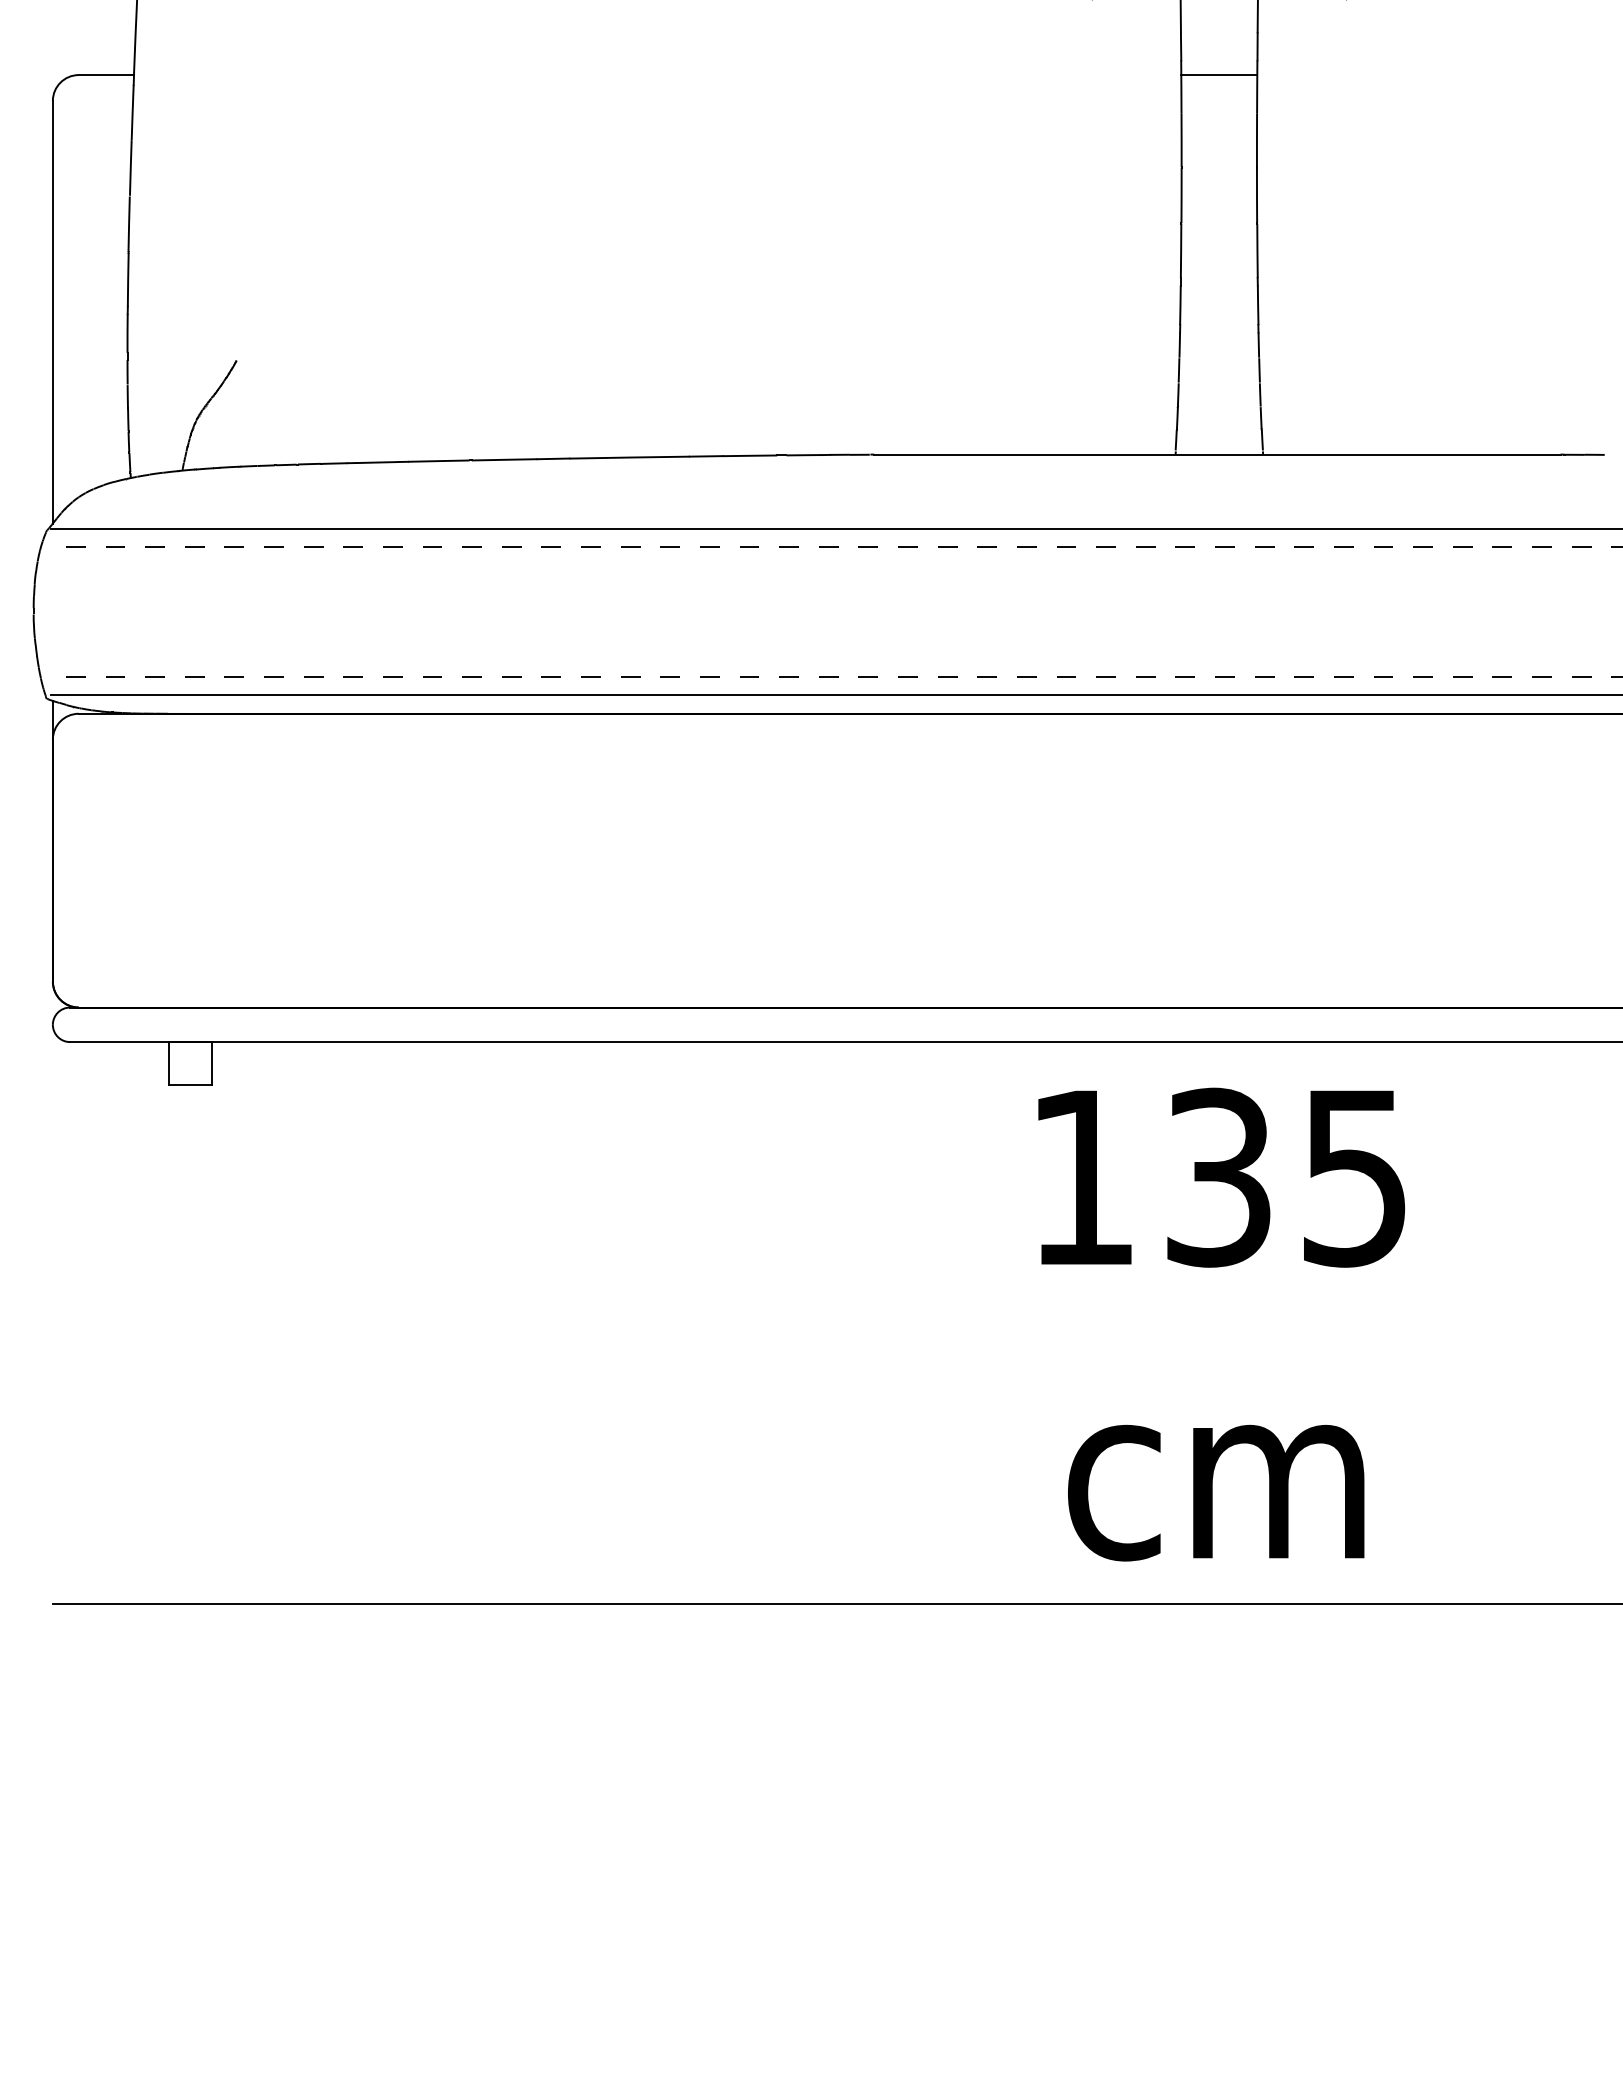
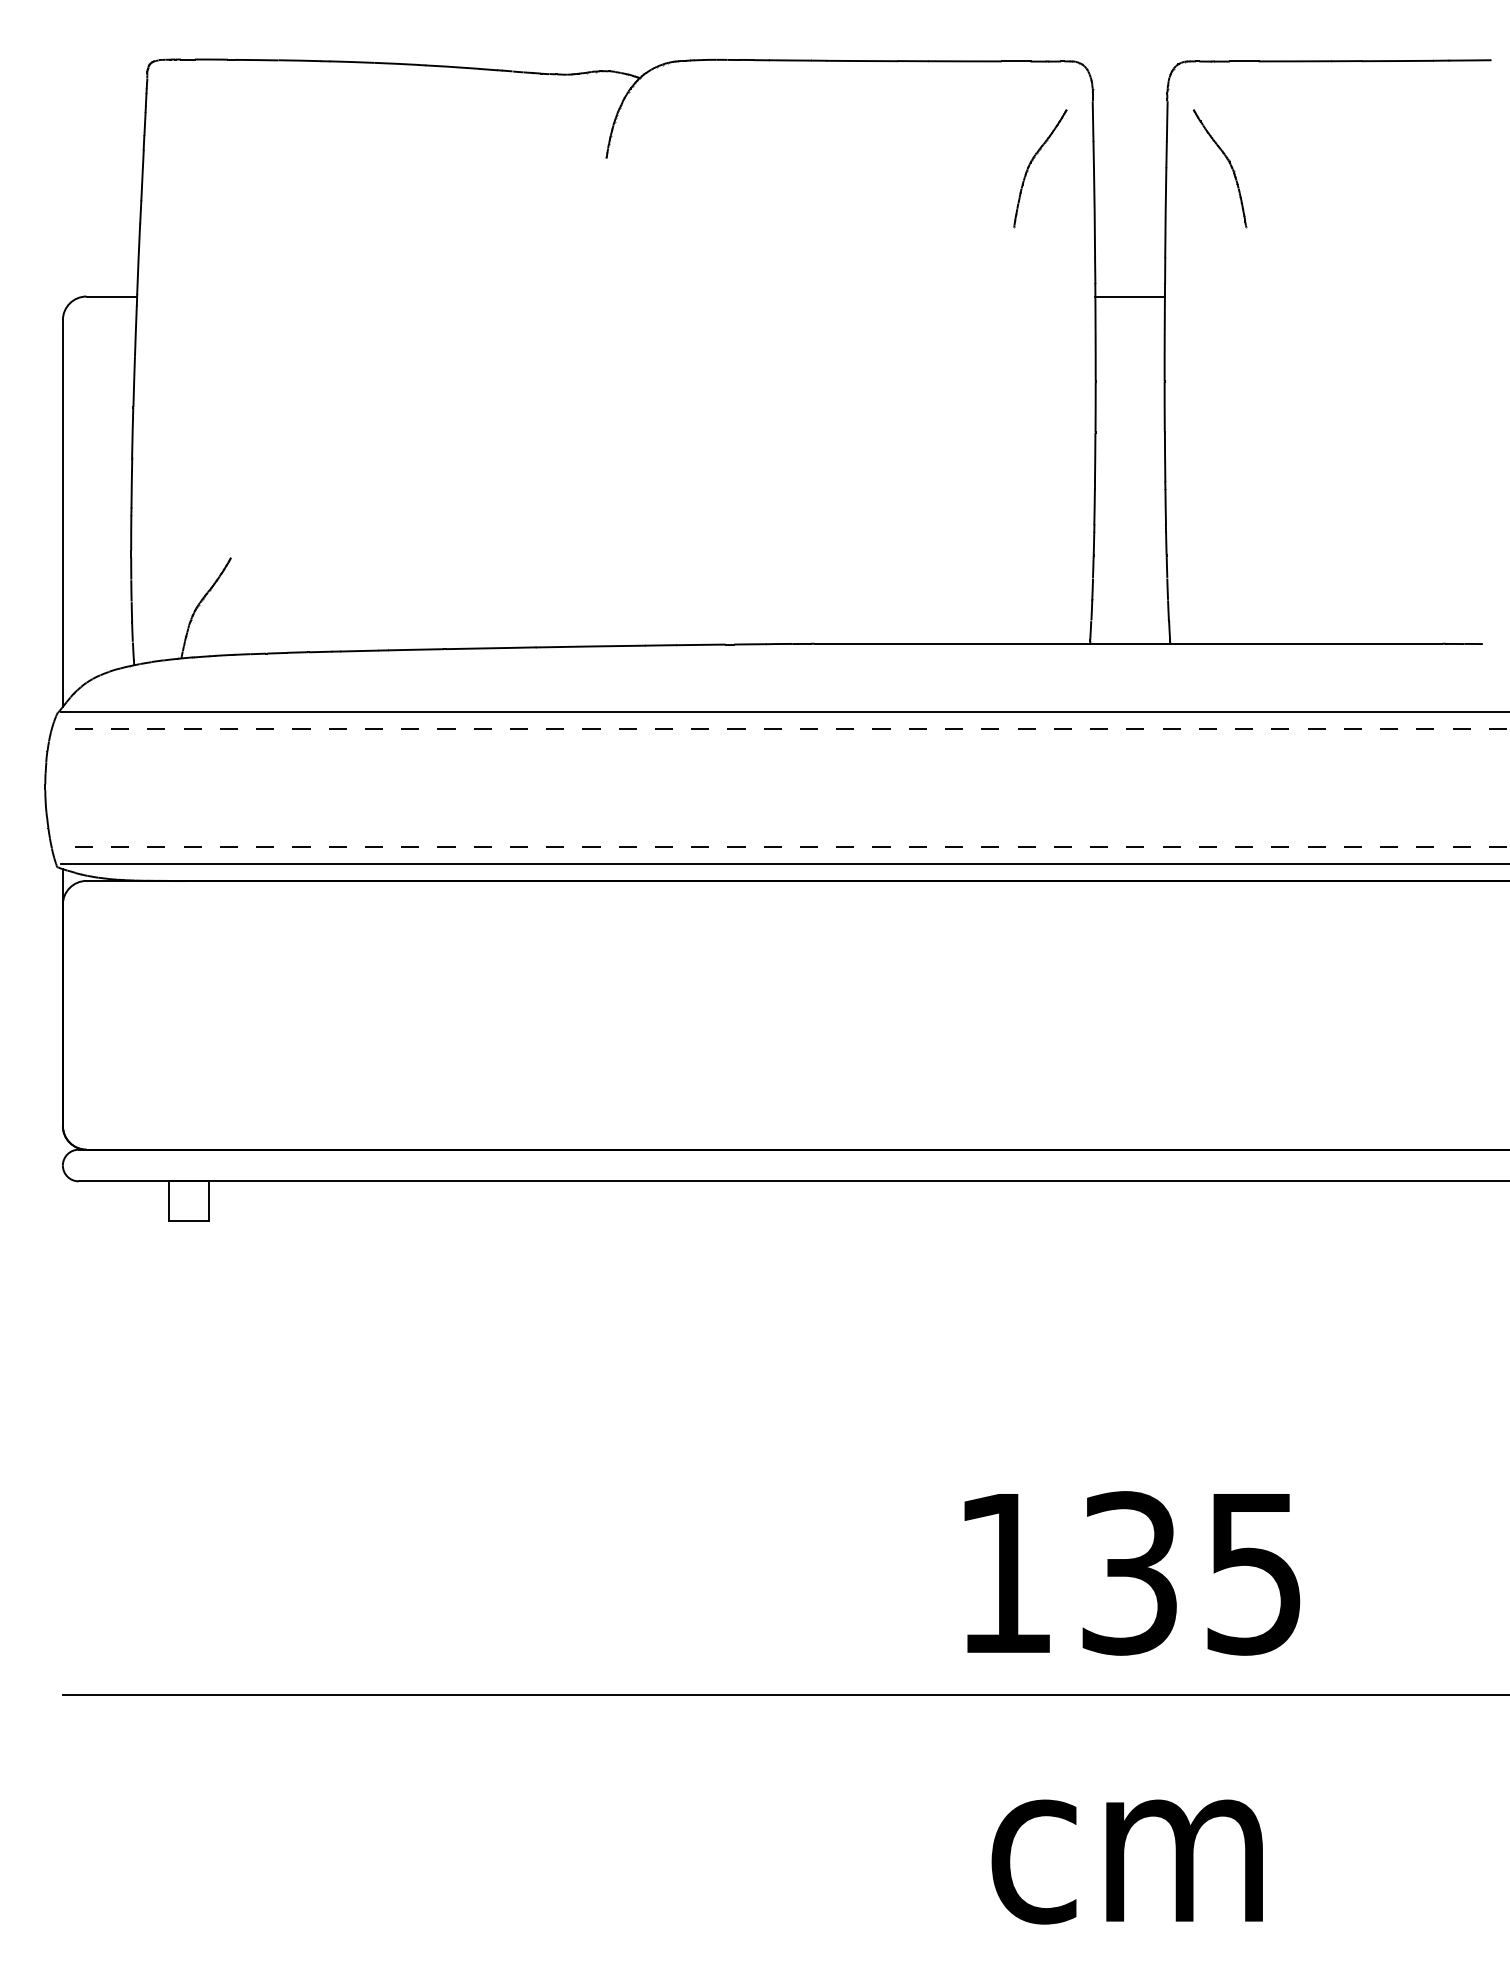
text: (1221, 1324) -> (1132, 1707), moved

